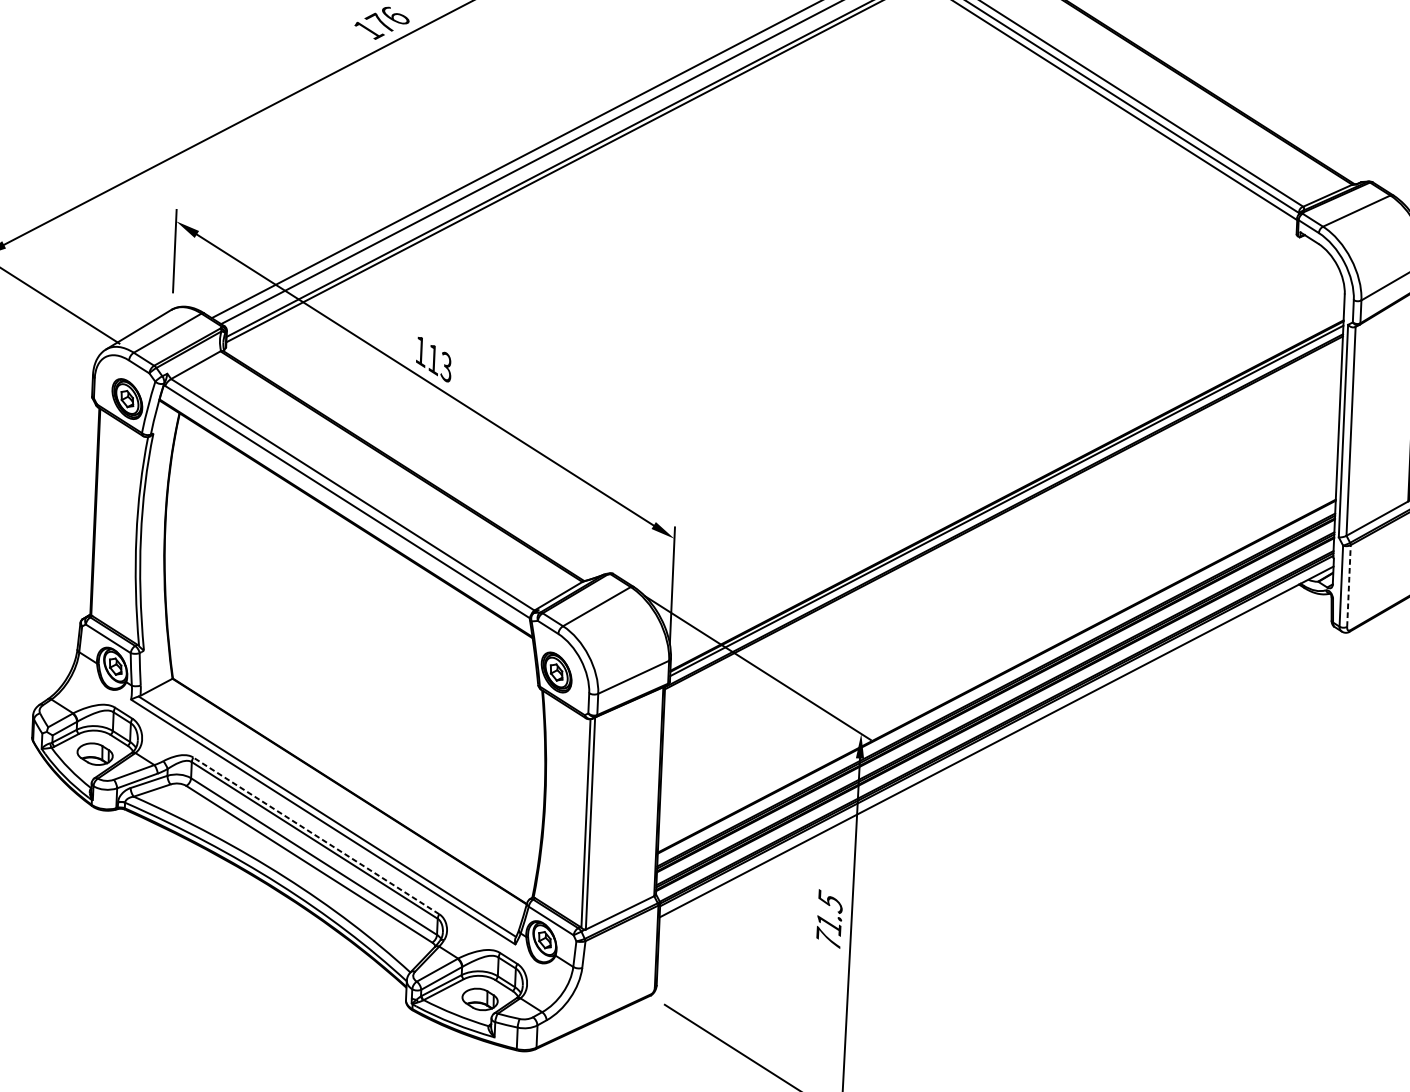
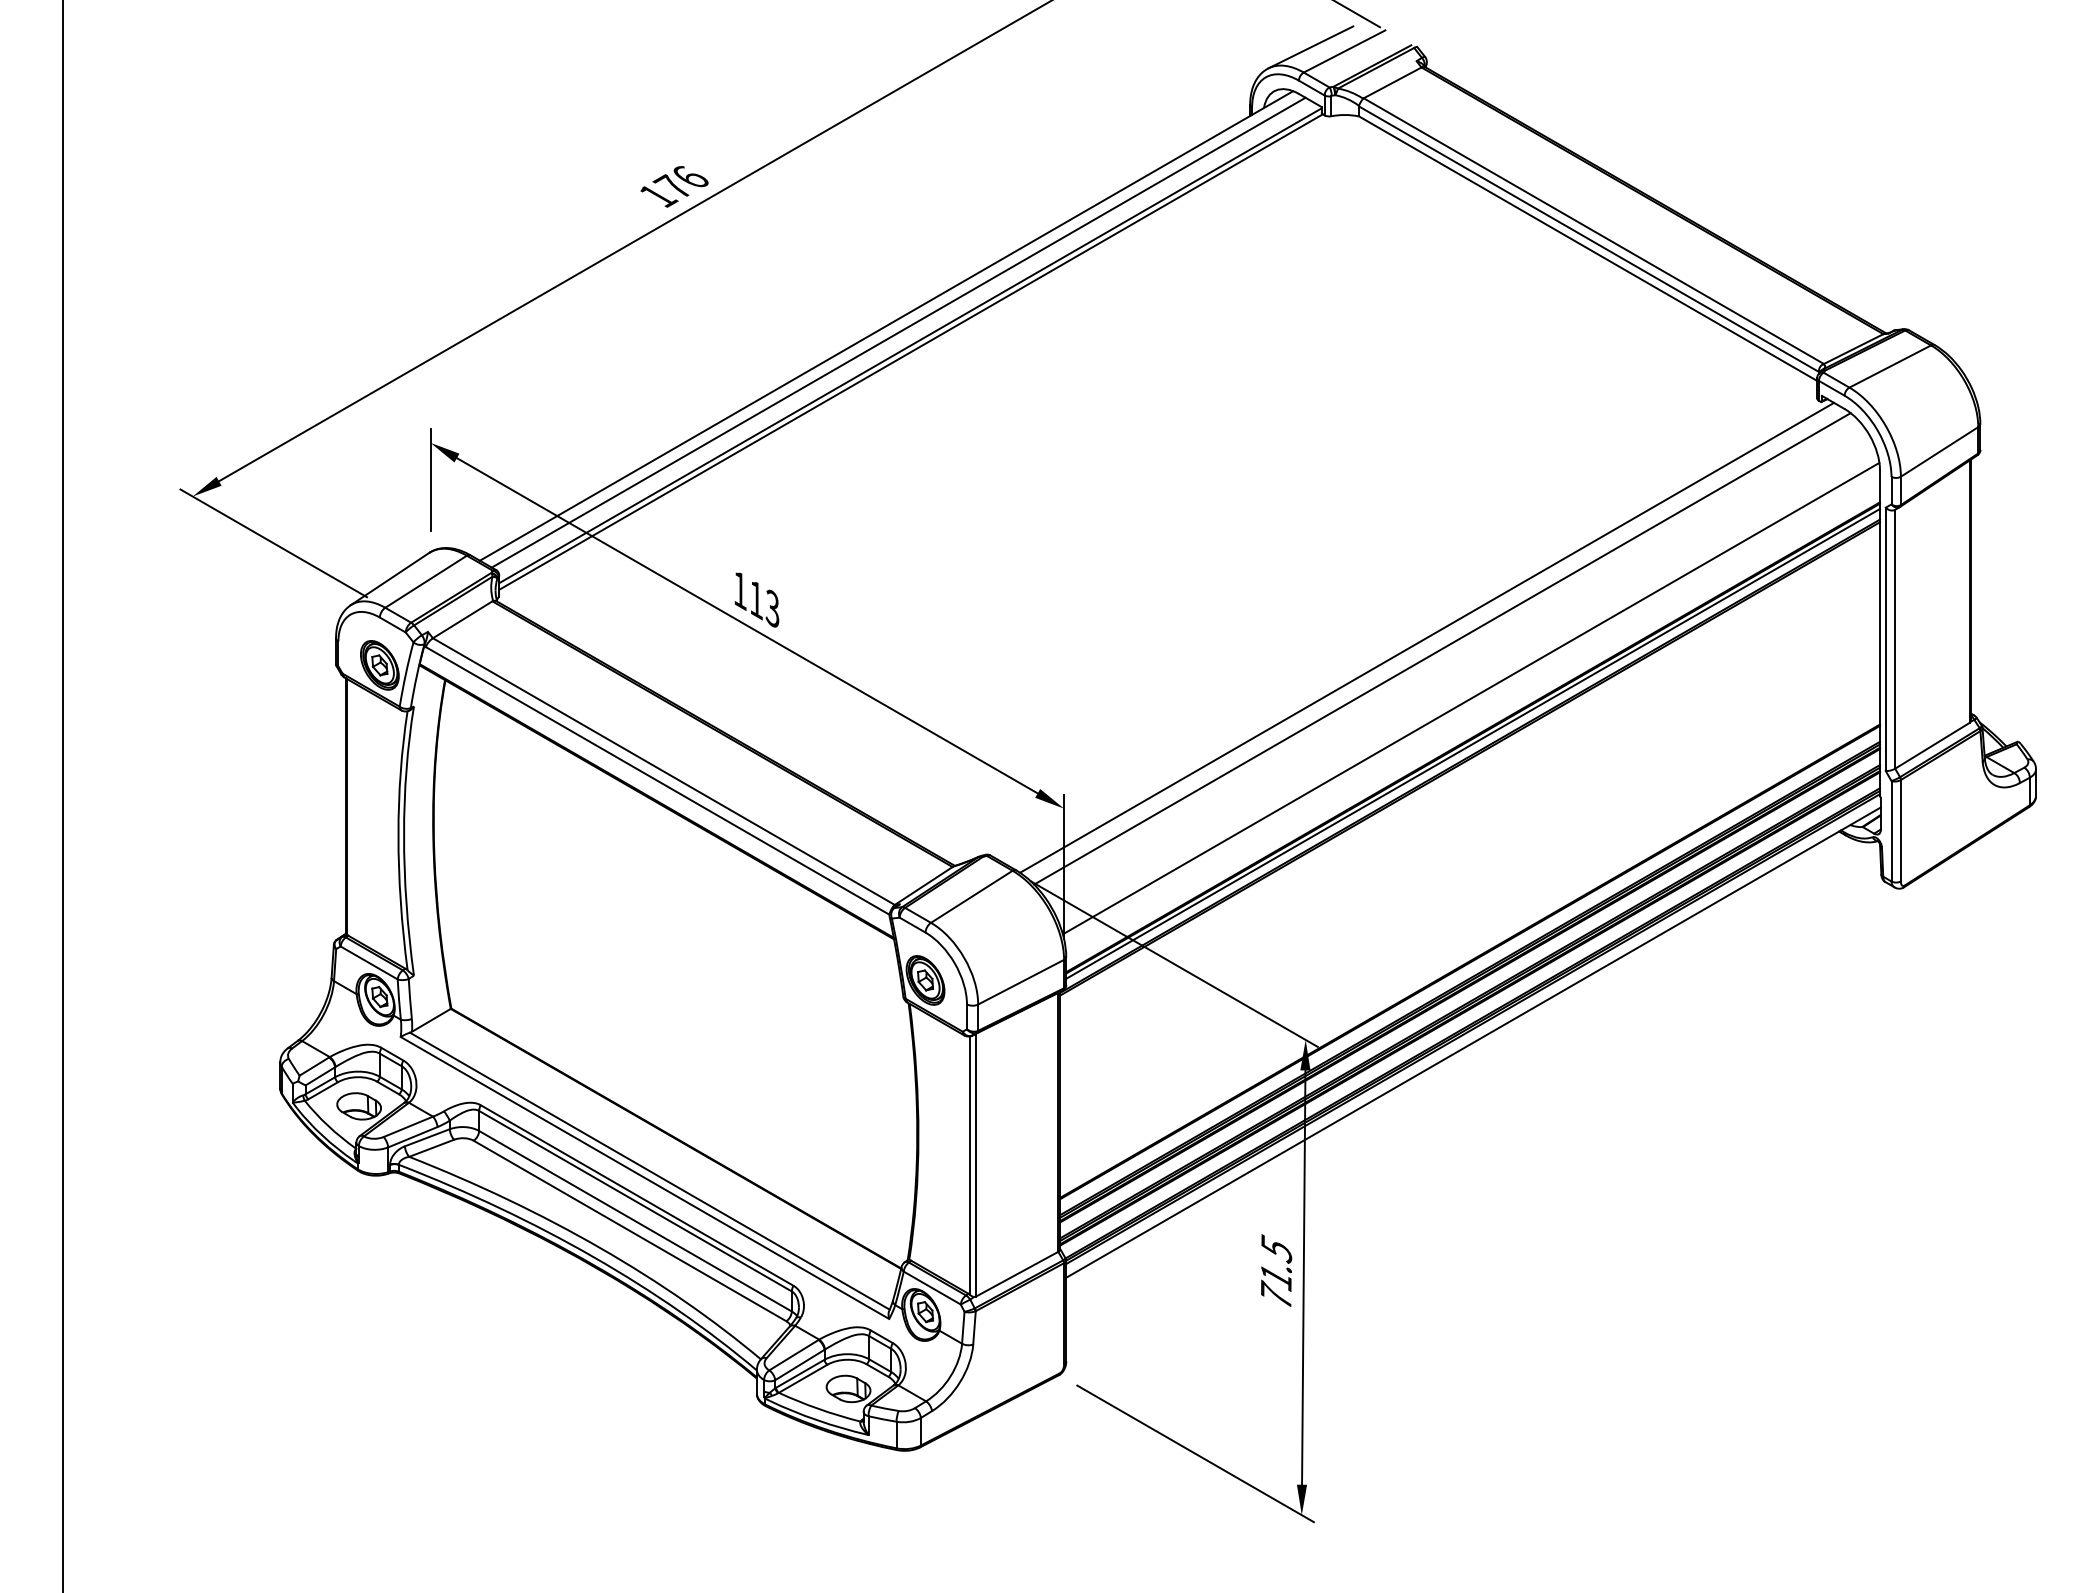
line: (973, 413) -> (1427, 637), added
line: (985, 422) -> (1442, 648), added
line: (1006, 464) -> (1470, 698), added
line: (1348, 585) -> (1900, 830), dashed -> solid
line: (316, 835) -> (637, 1195), dashed -> solid

